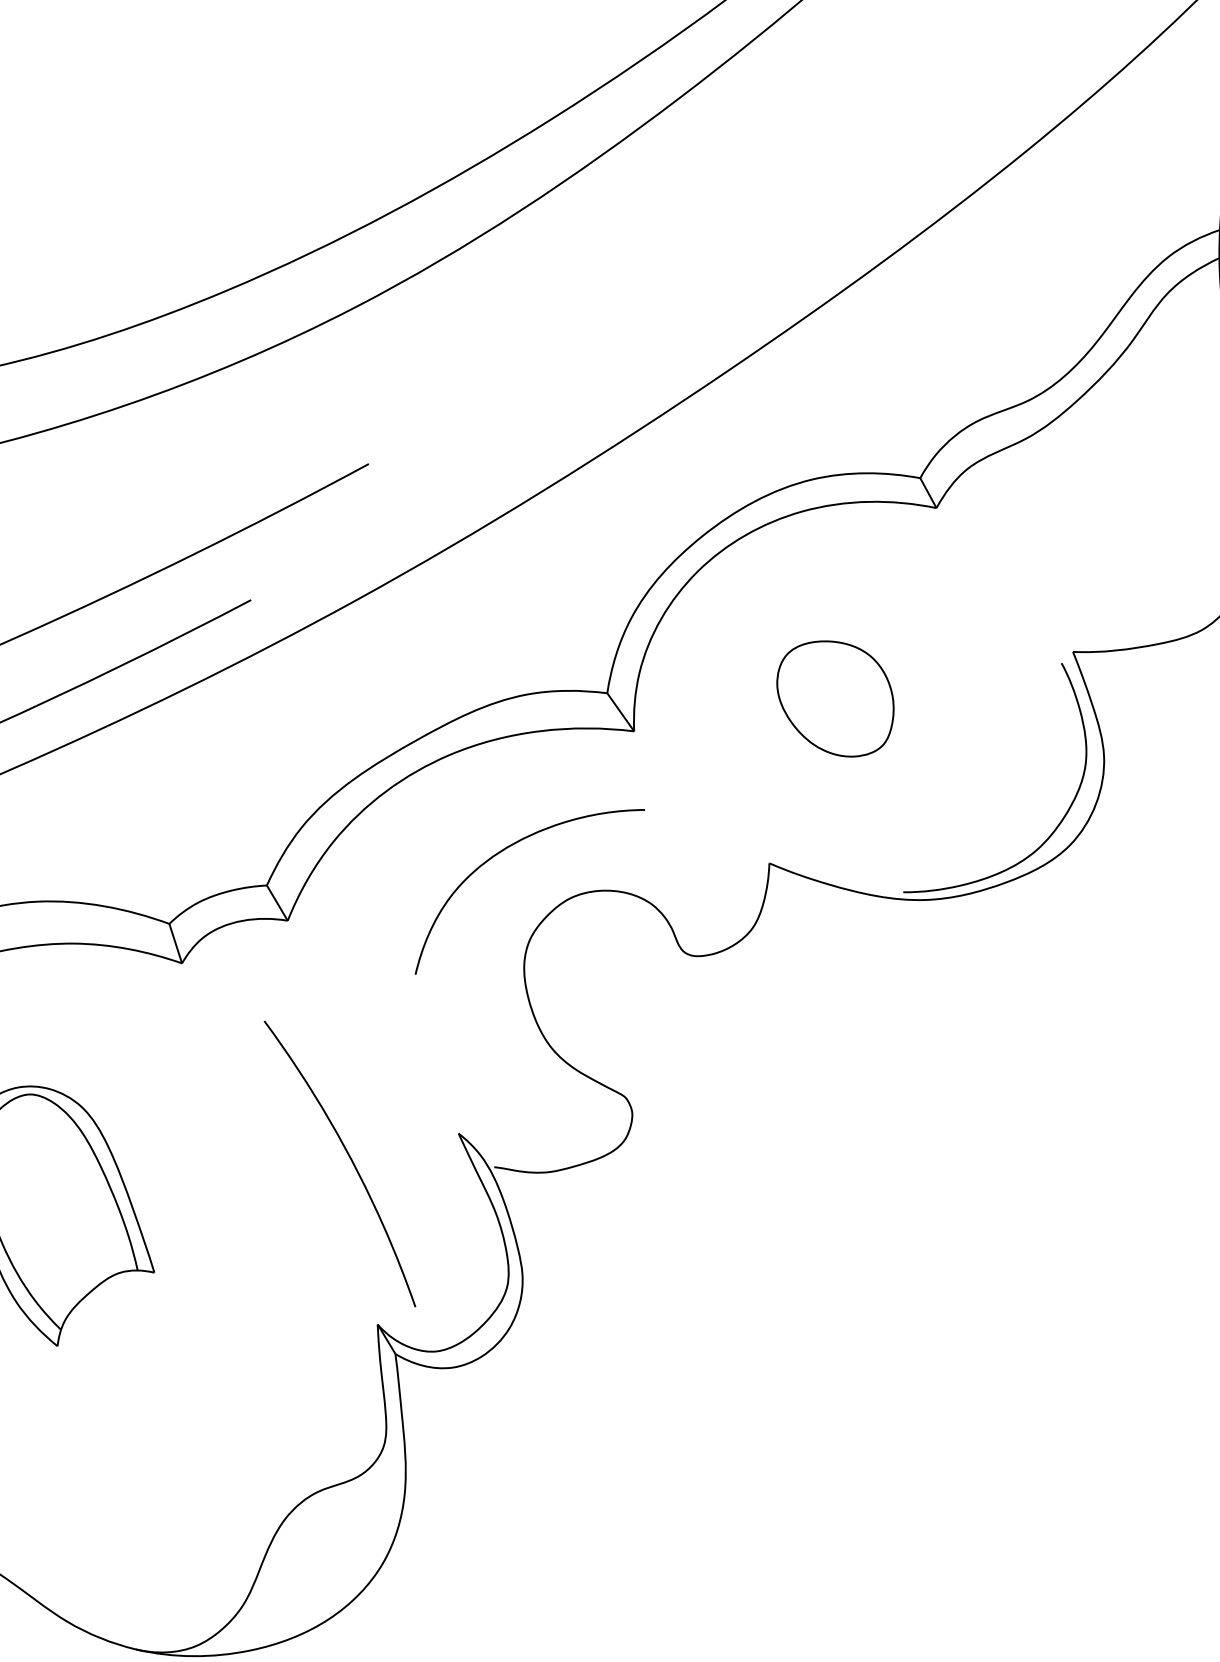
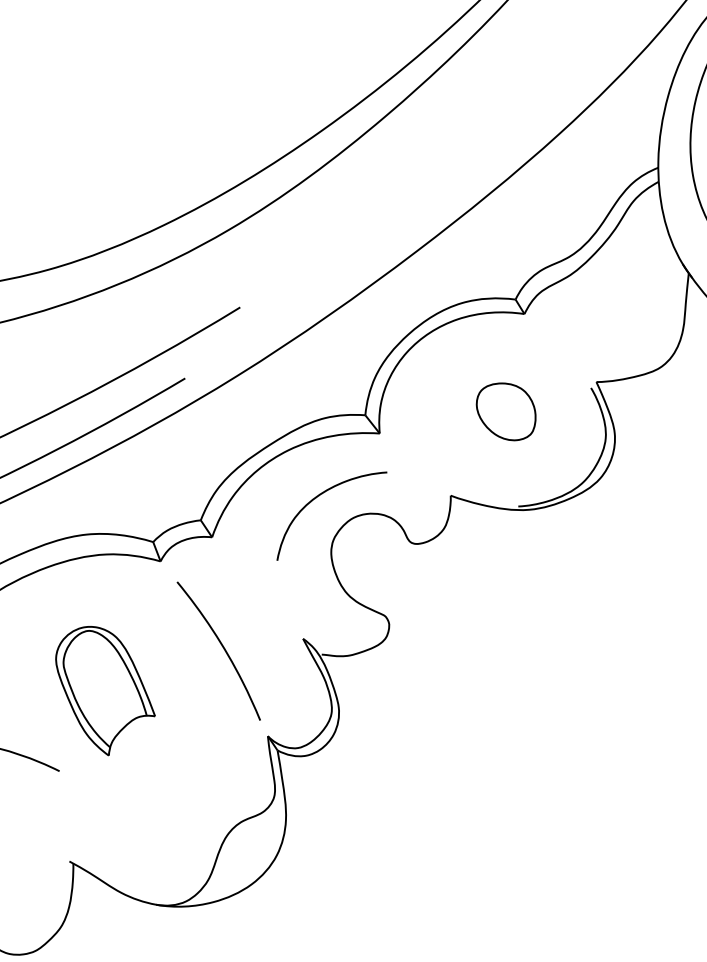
part: (833, 697) -> (505, 411), moved
curve: (345, 1154) -> (221, 646), moved

